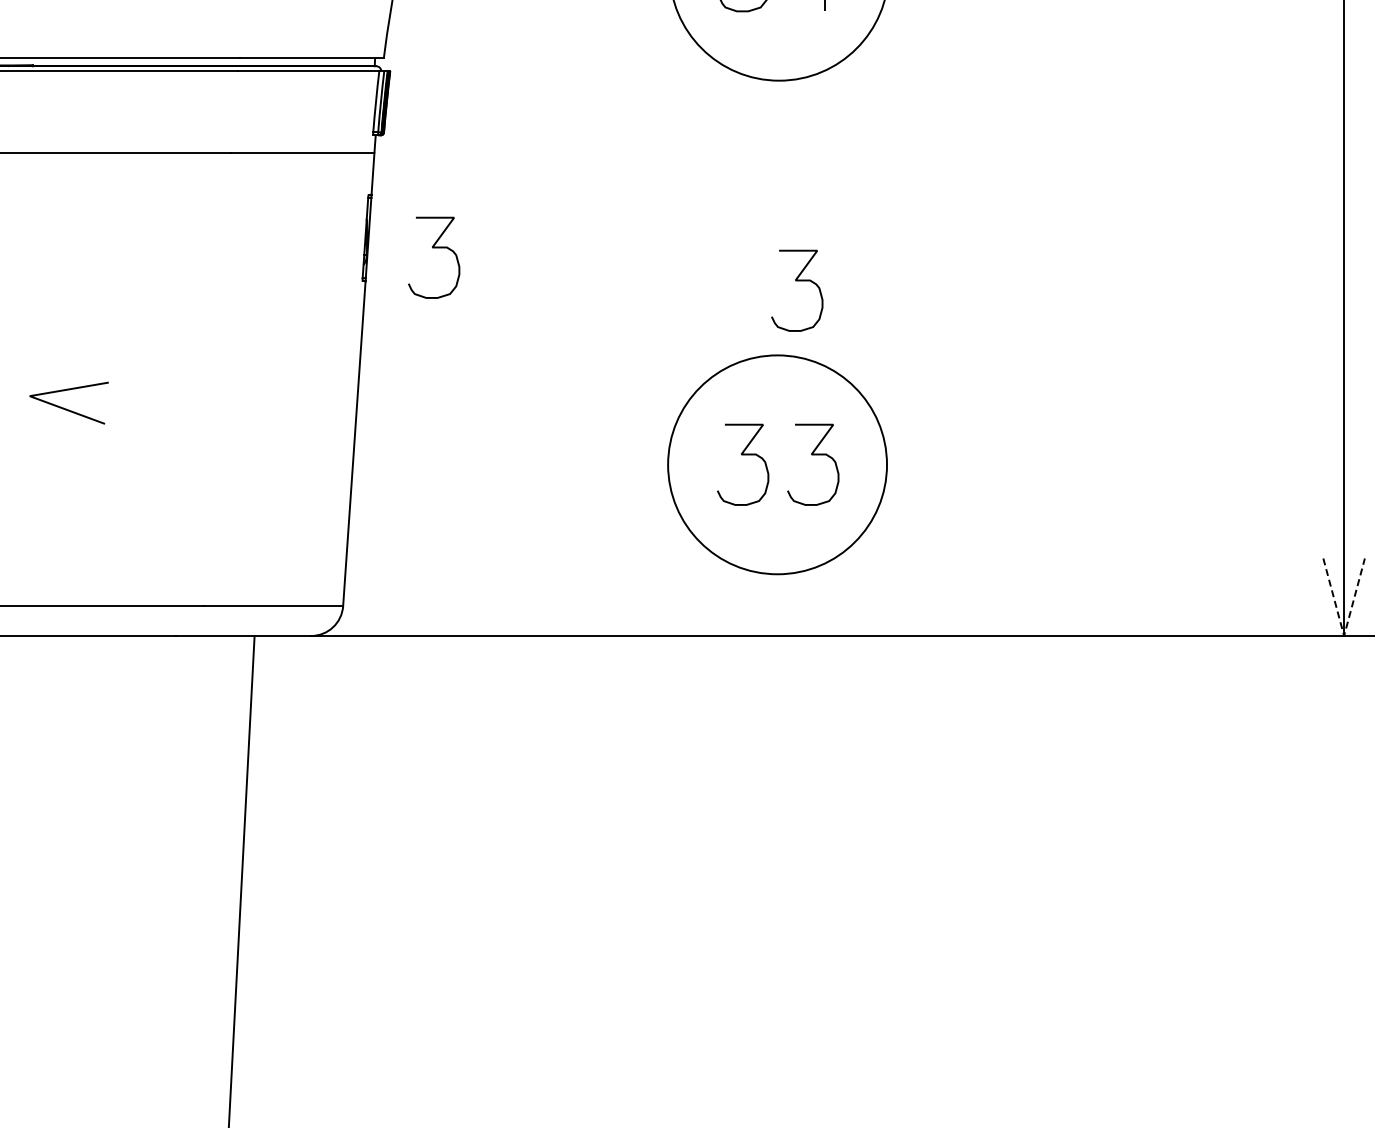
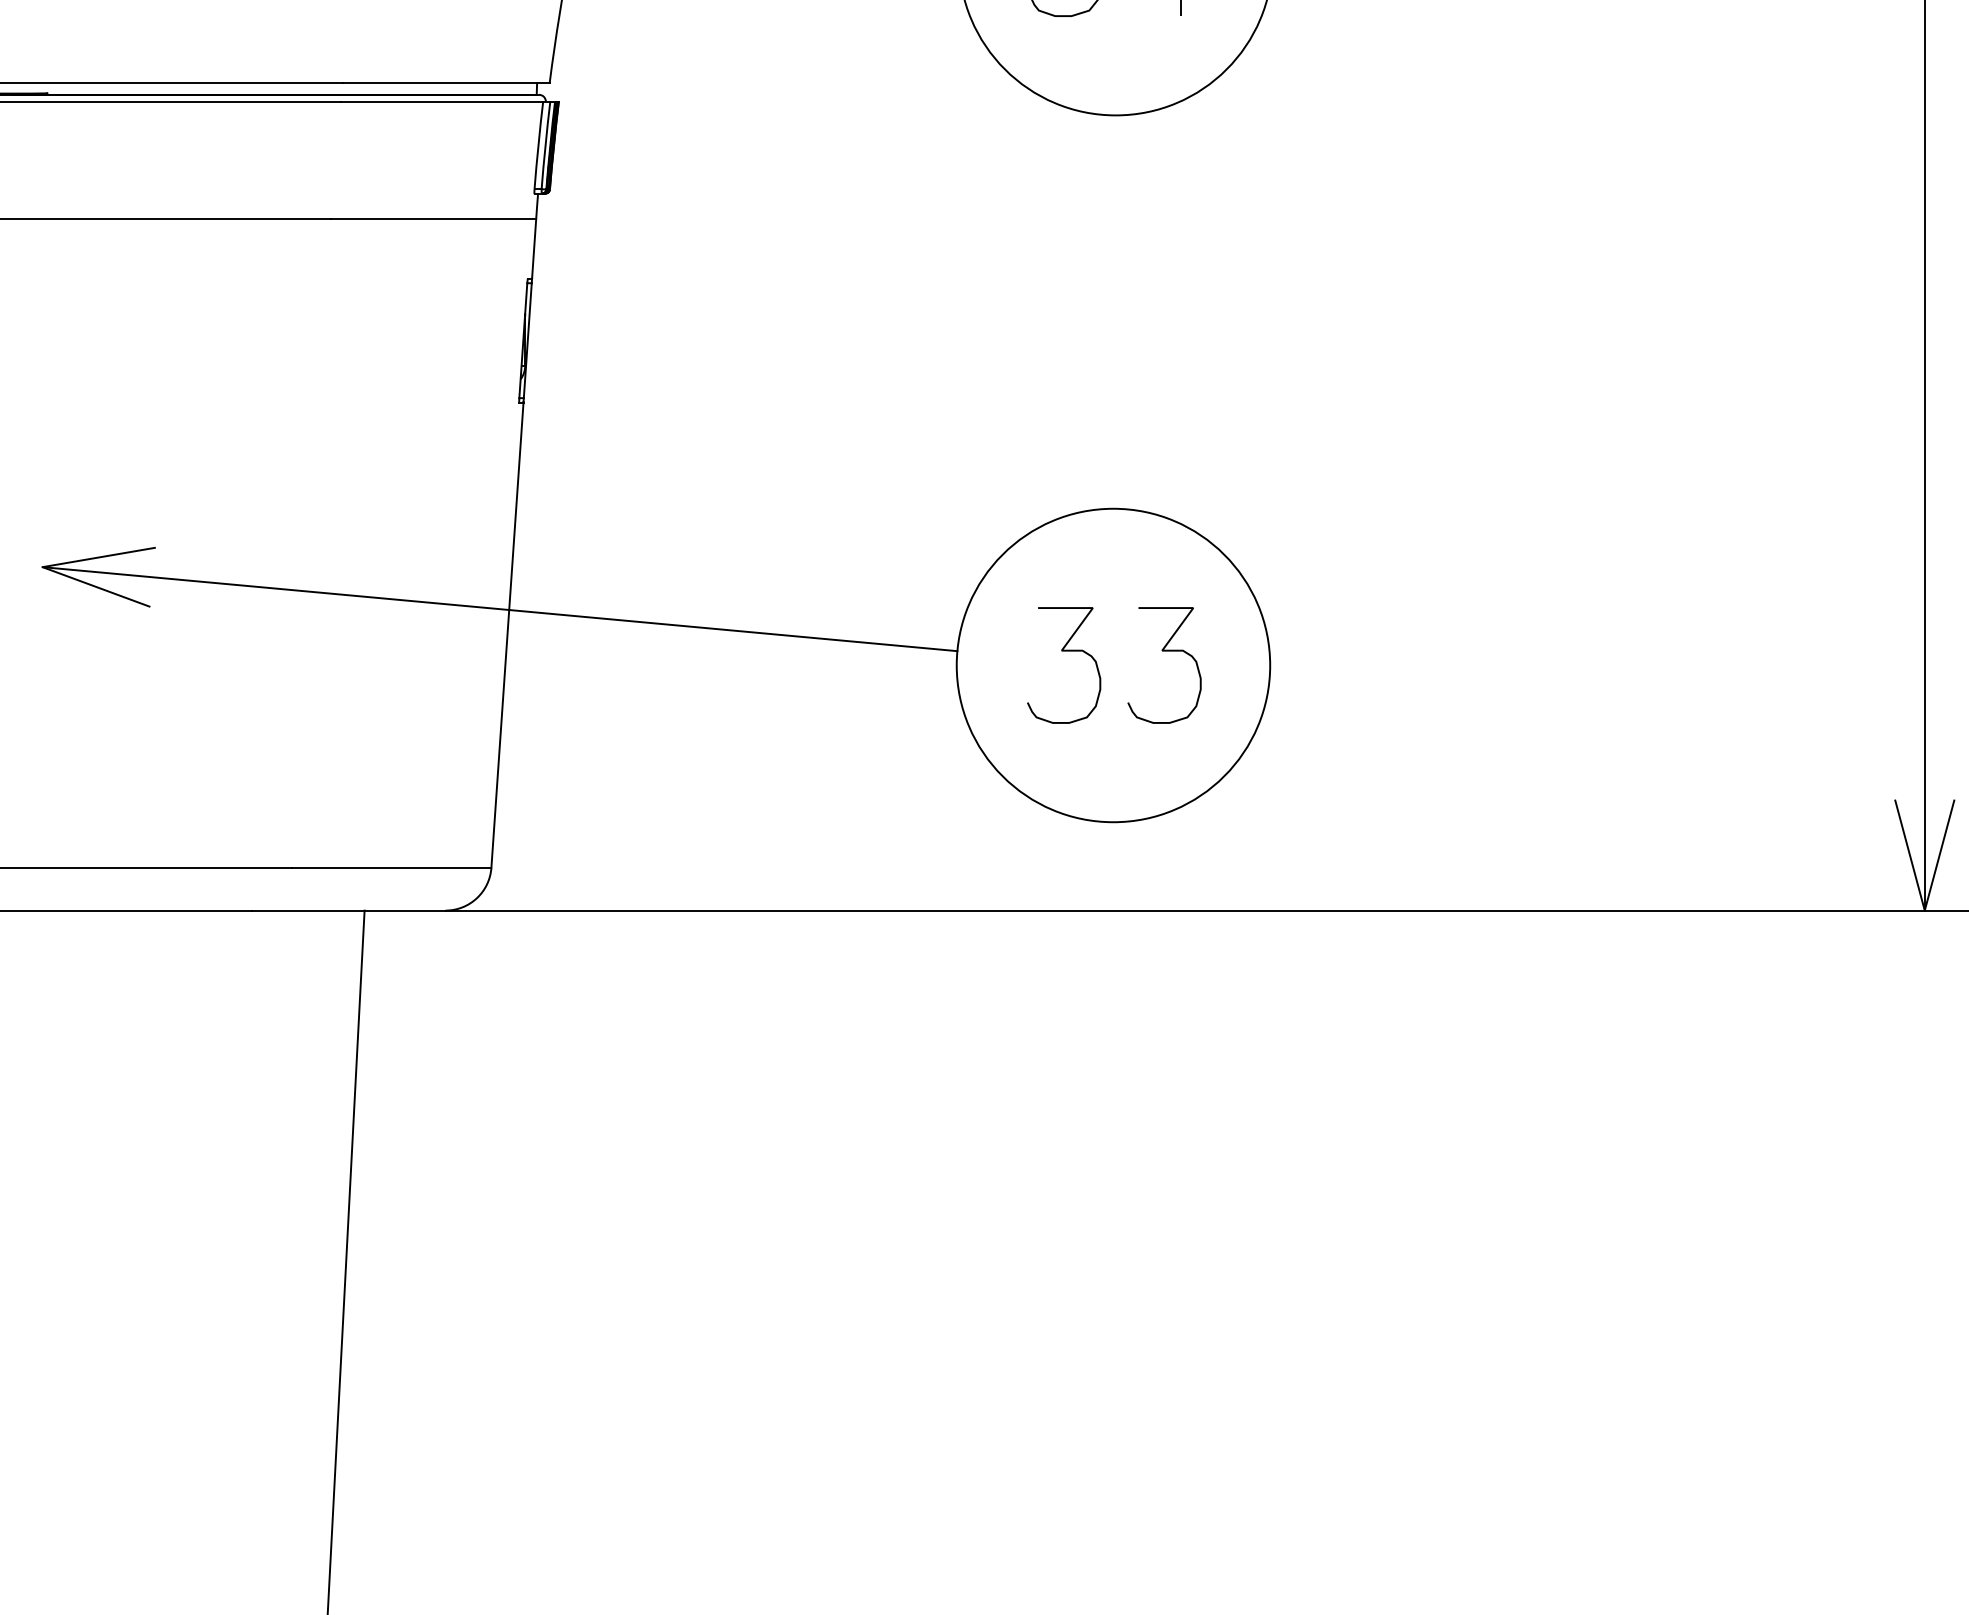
curve: (434, 248) -> (622, 355), removed
curve: (797, 281) -> (1142, 402), removed
line: (348, 425) -> (499, 609), added
line: (1344, 636) -> (1925, 911), dashed -> solid

